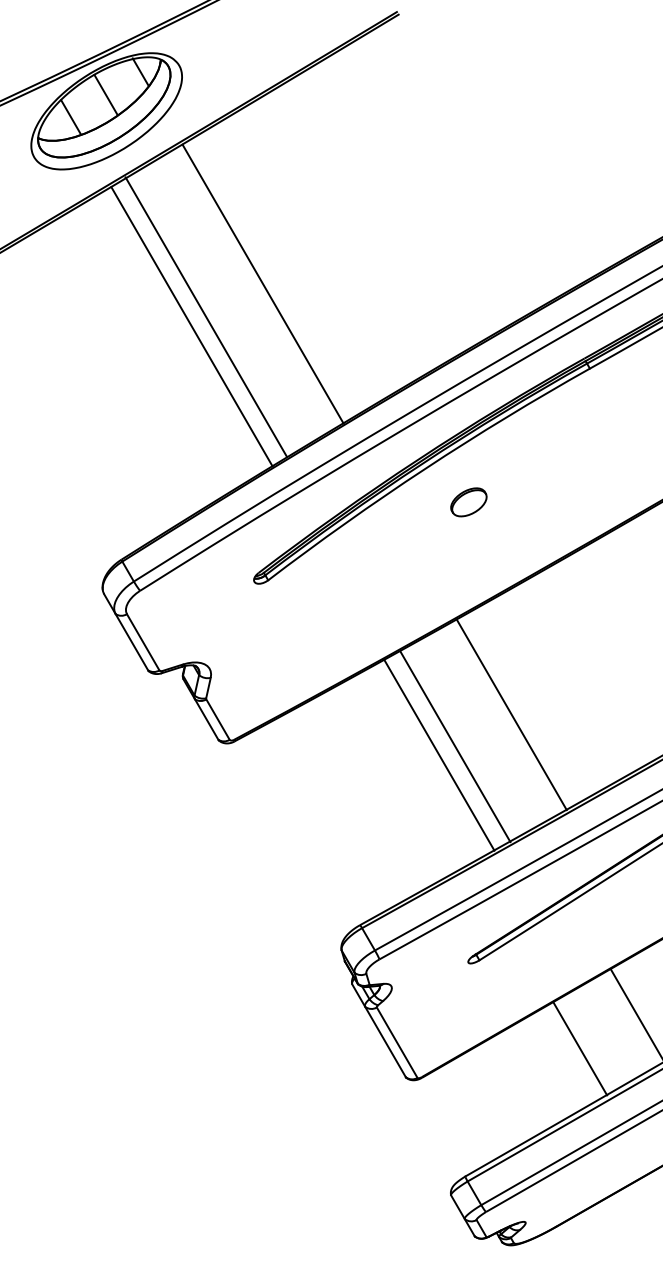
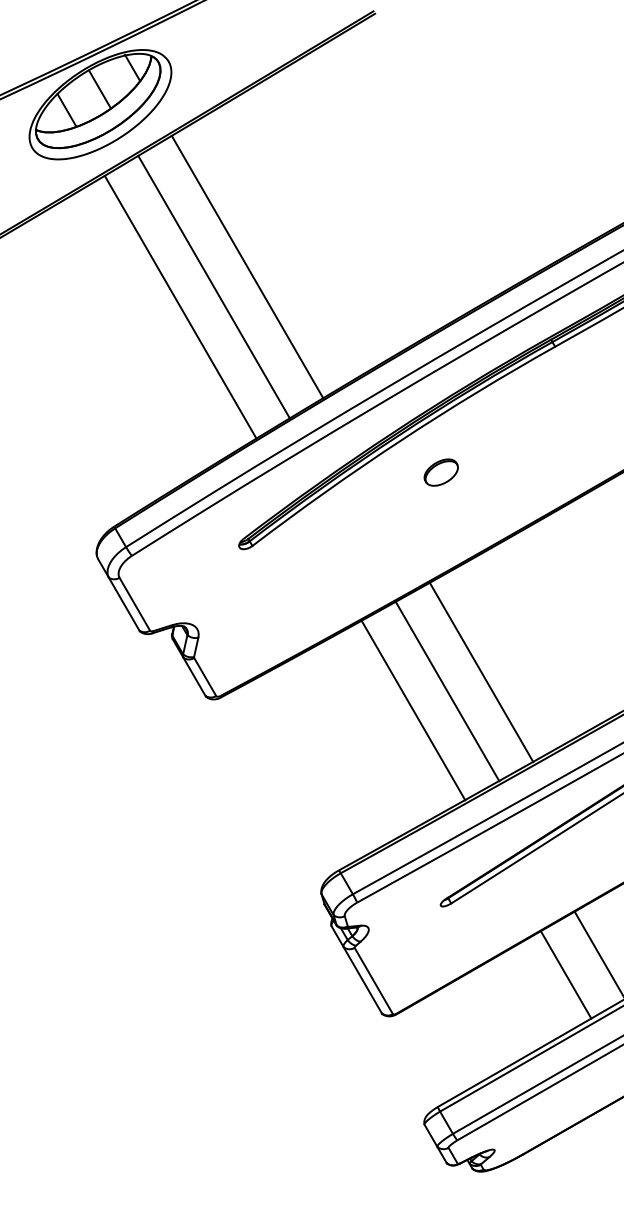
line: (205, 316) -> (213, 286), moved
line: (455, 746) -> (447, 691), moved
line: (579, 1048) -> (565, 974), moved

